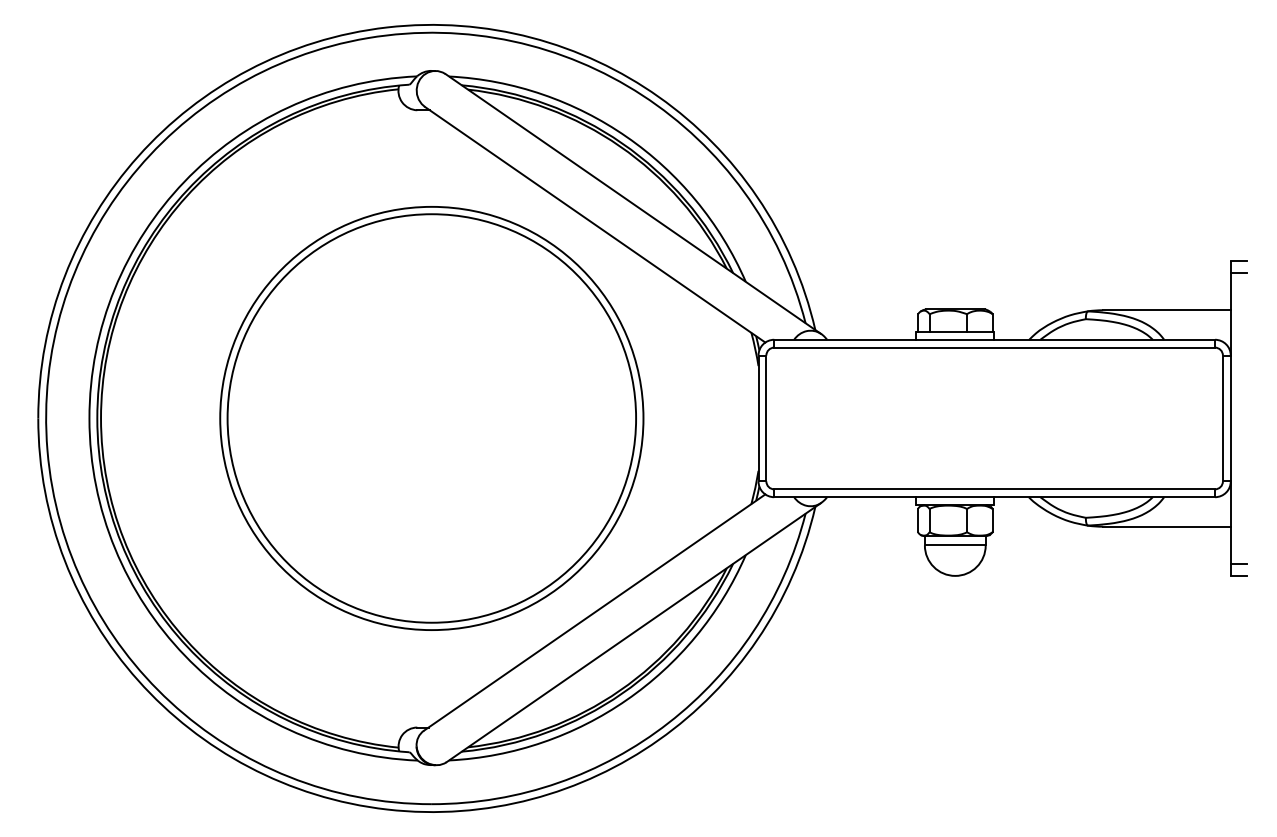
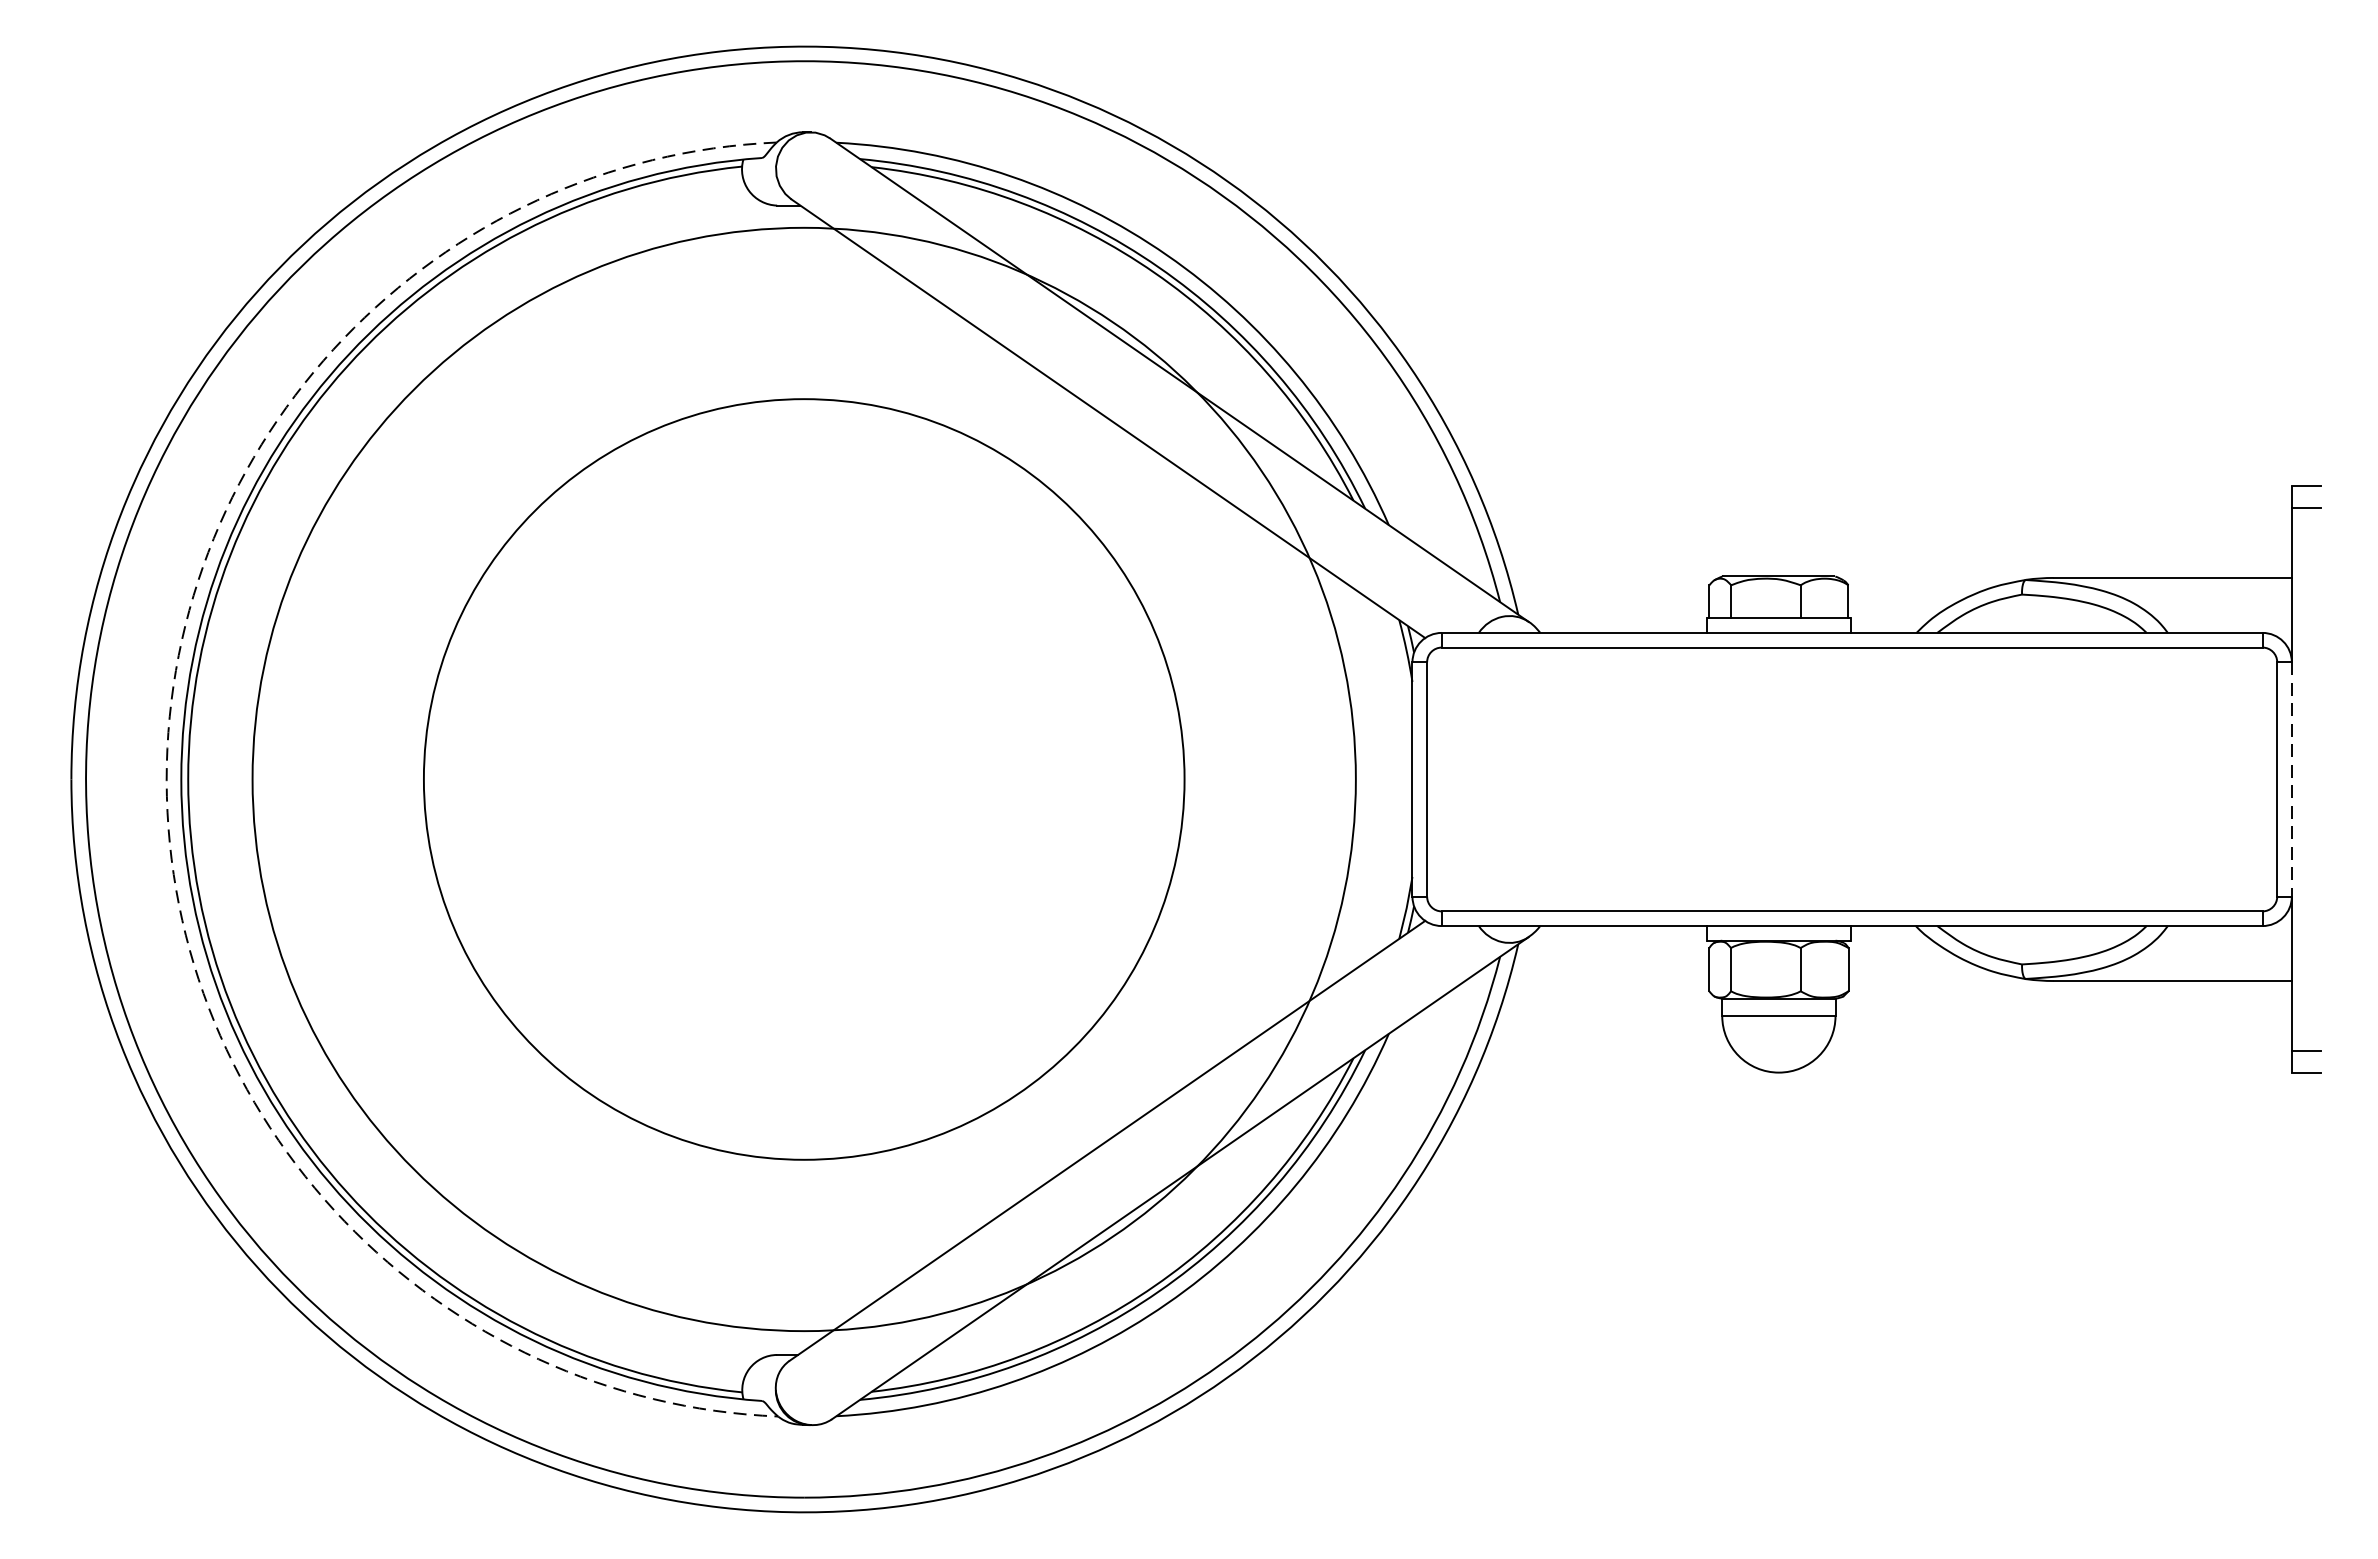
arc: (89, 418) -> (166, 779), solid -> dashed
circle: (431, 418) -> (803, 779), size x1.4
line: (1230, 418) -> (2291, 779), solid -> dashed

